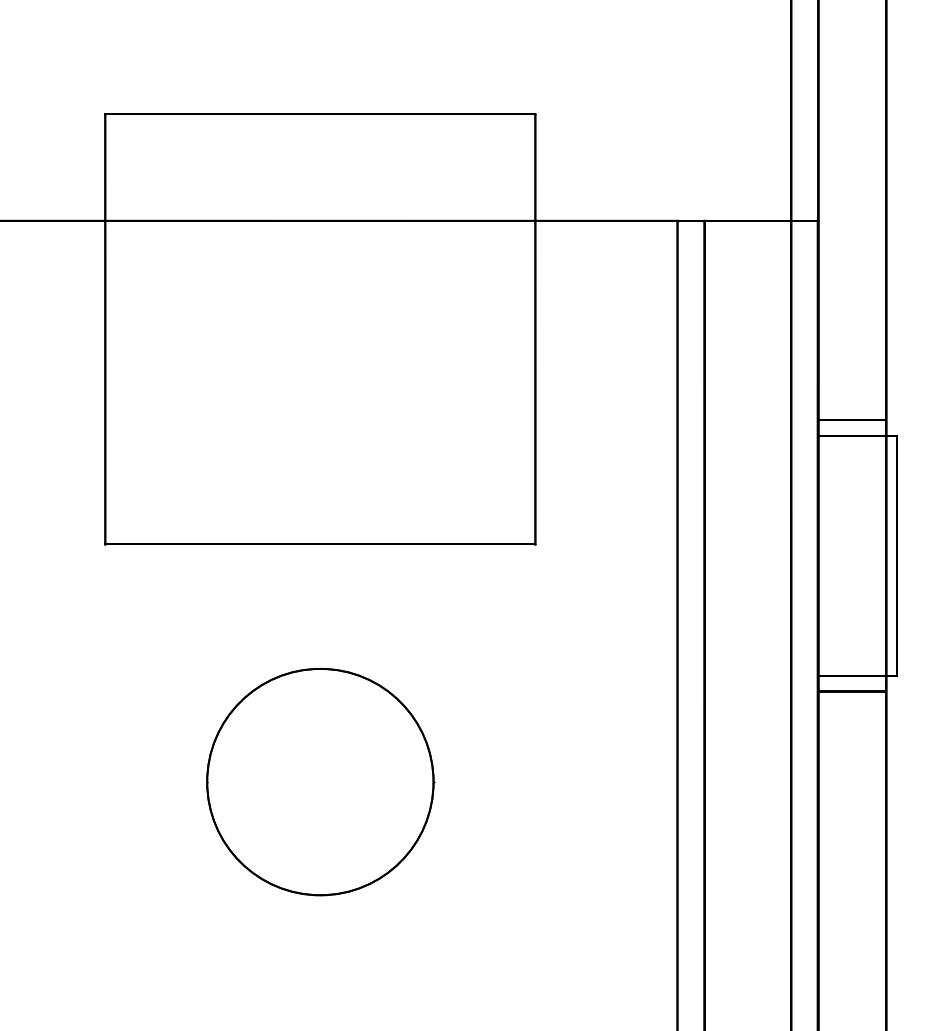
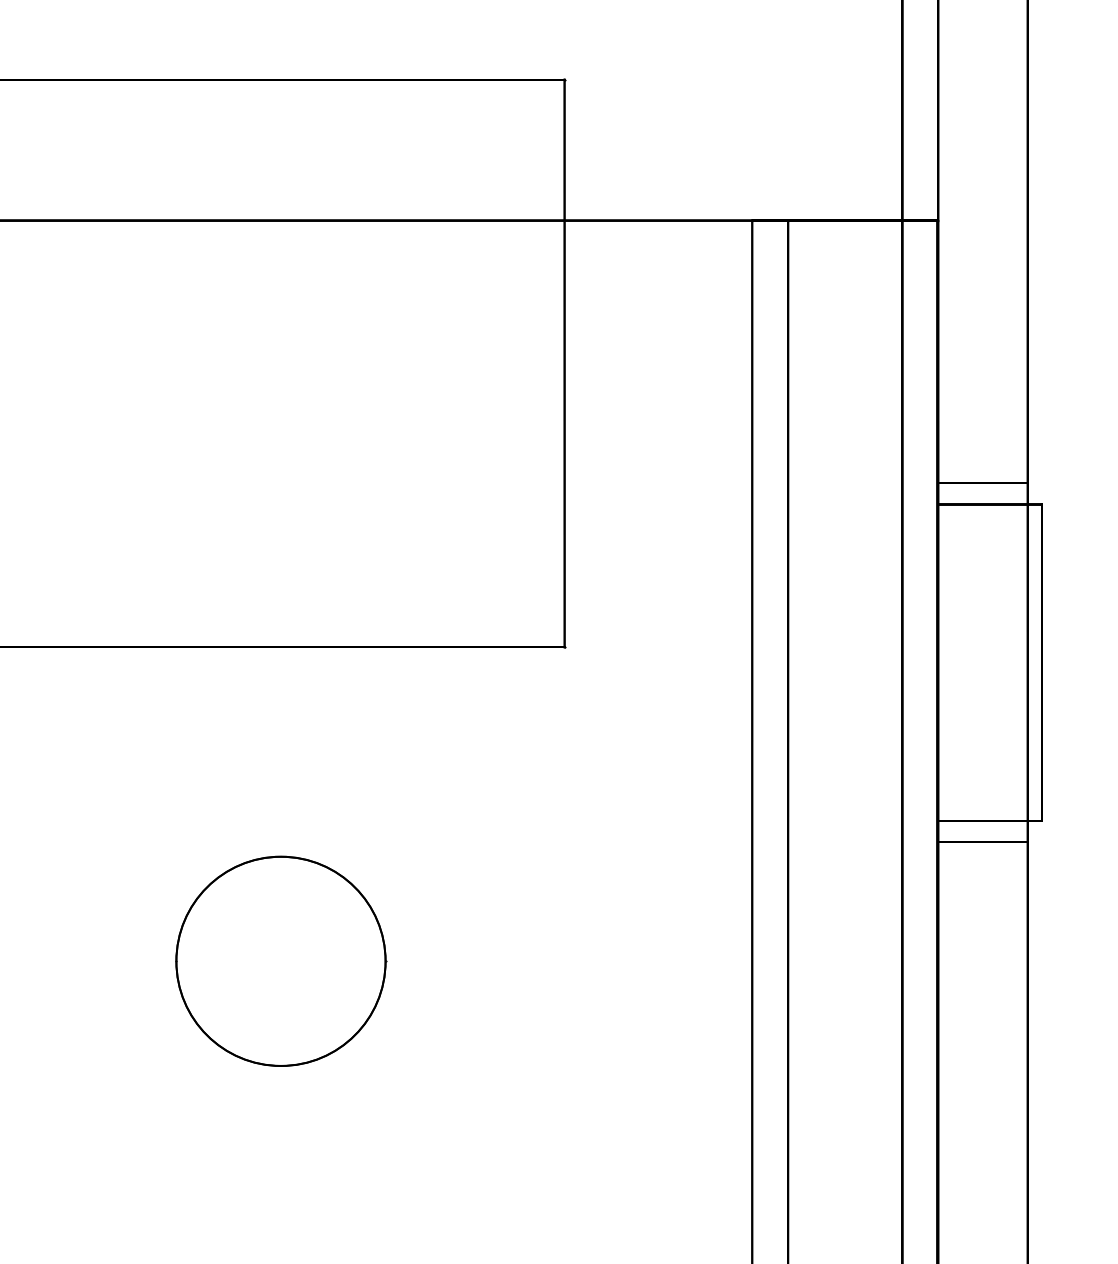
part: (320, 782) -> (280, 961), size x0.7

